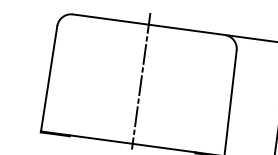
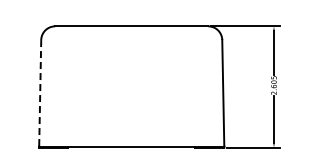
line: (49, 78) -> (40, 93), solid -> dashed
line: (140, 81) -> (131, 83), removed

